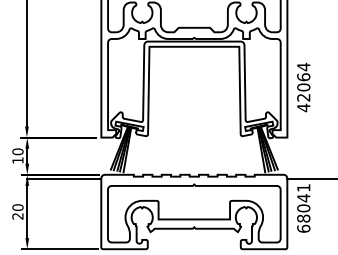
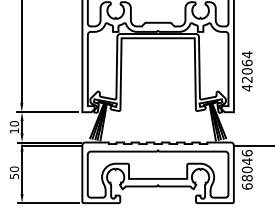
text: (302, 188) -> (246, 153), 68041 -> 68046
text: (17, 215) -> (14, 175), 20 -> 50

